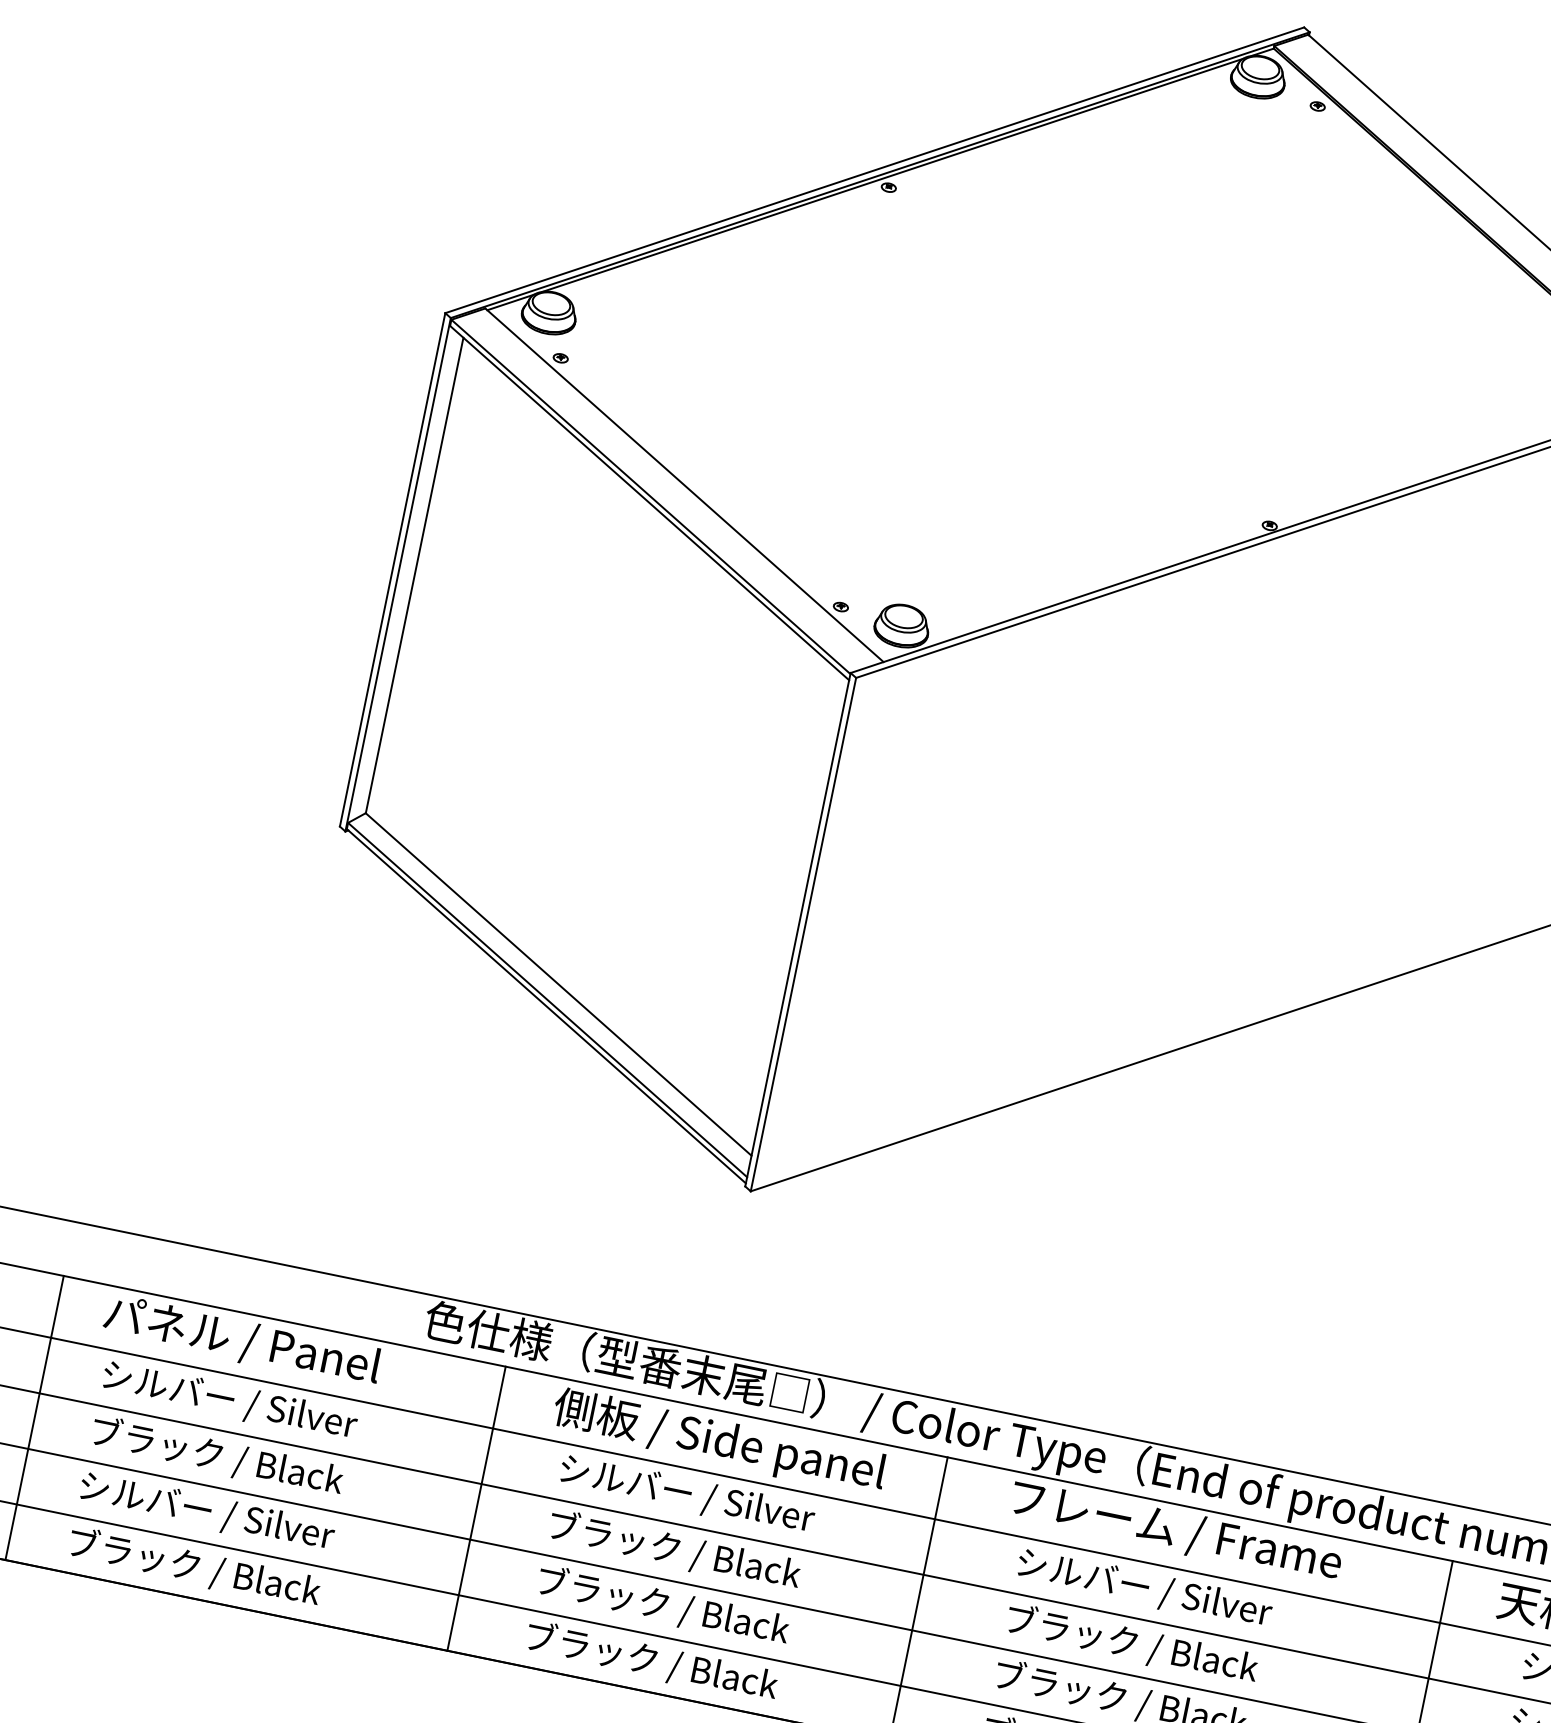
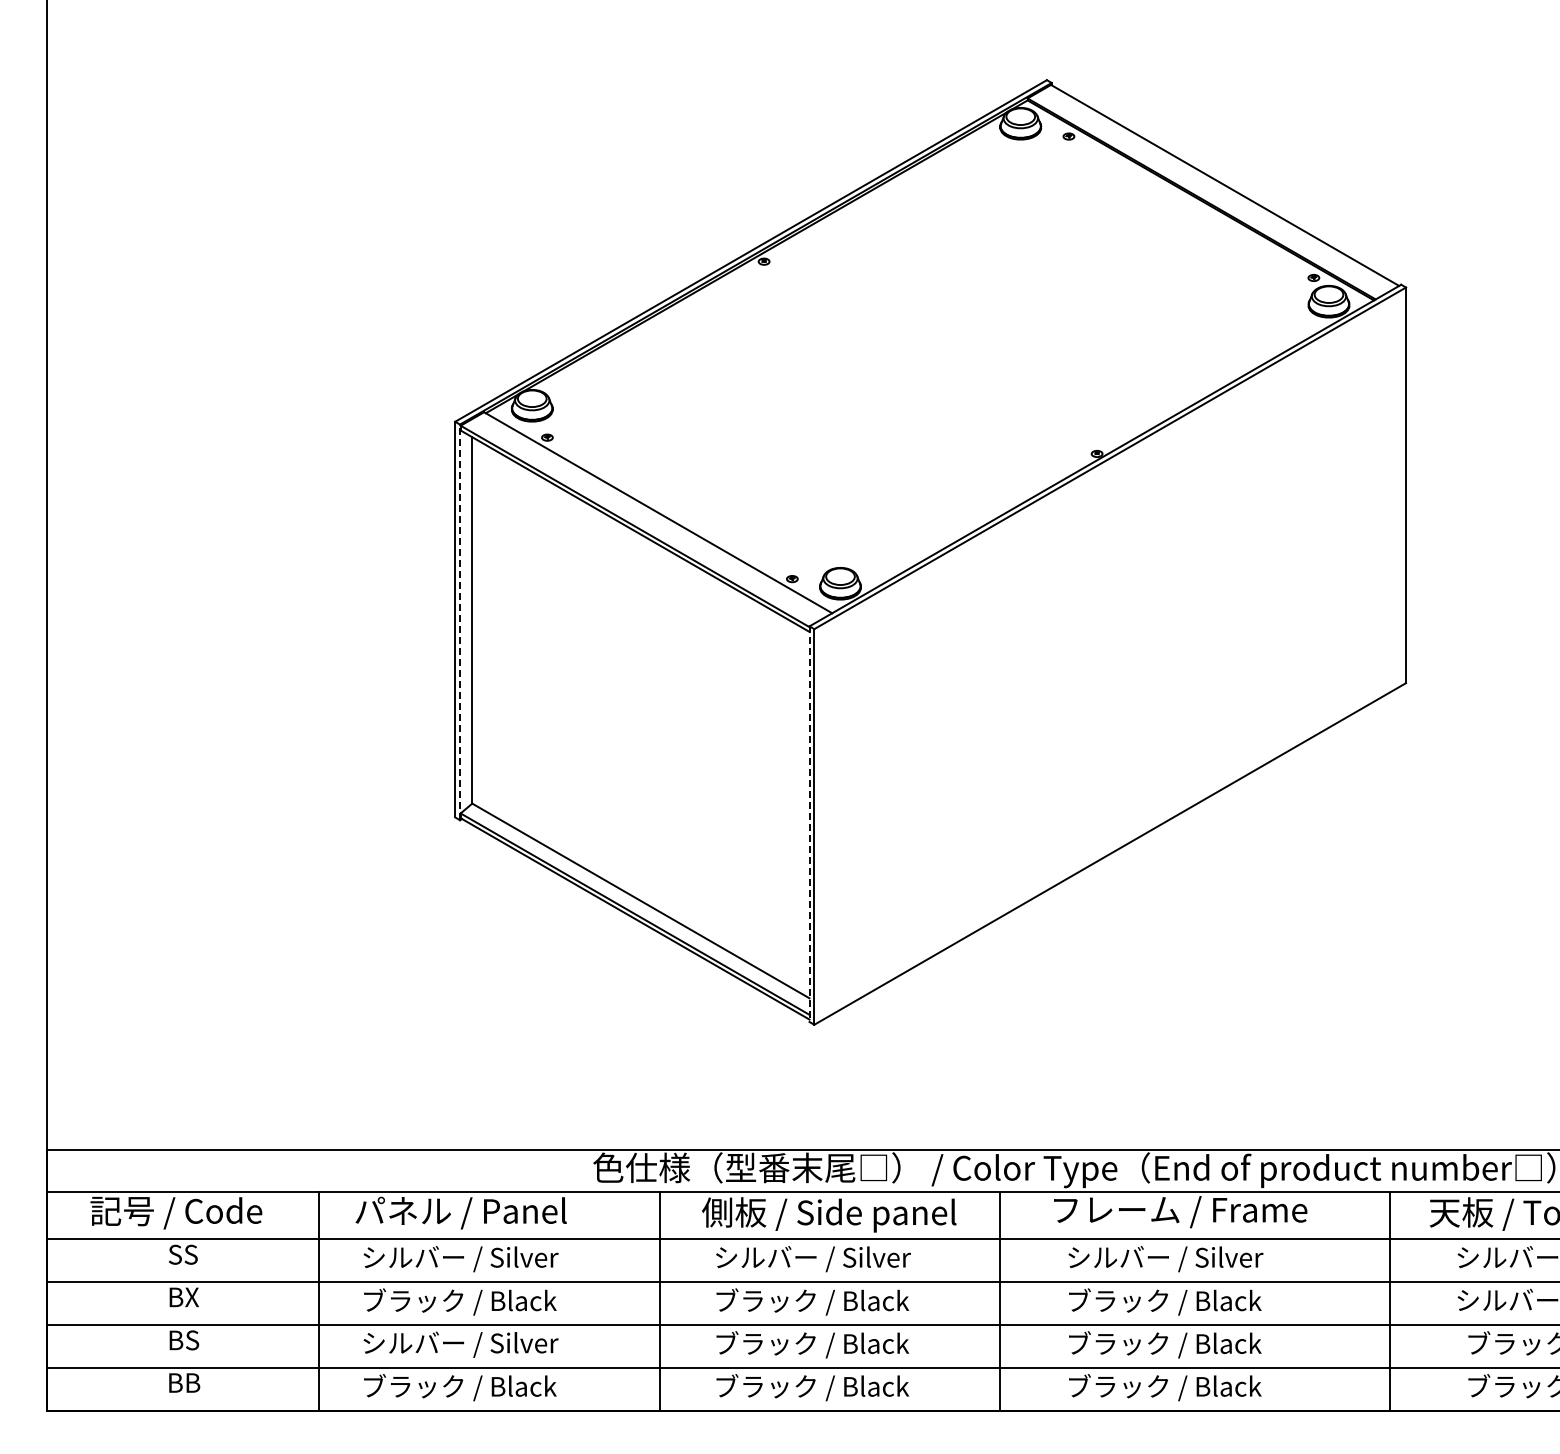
line: (398, 575) -> (460, 622), solid -> dashed
line: (797, 930) -> (809, 824), solid -> dashed

